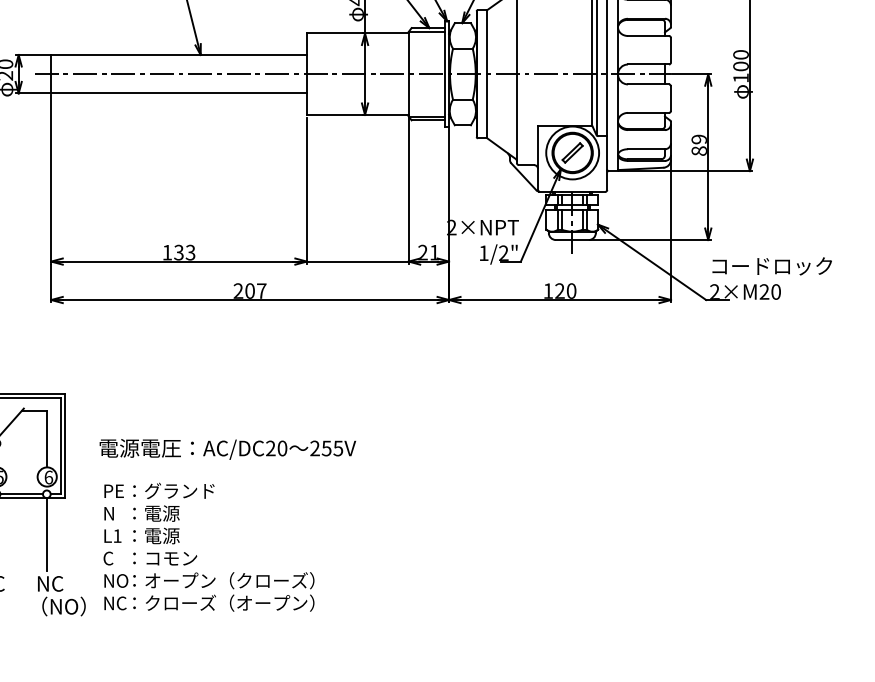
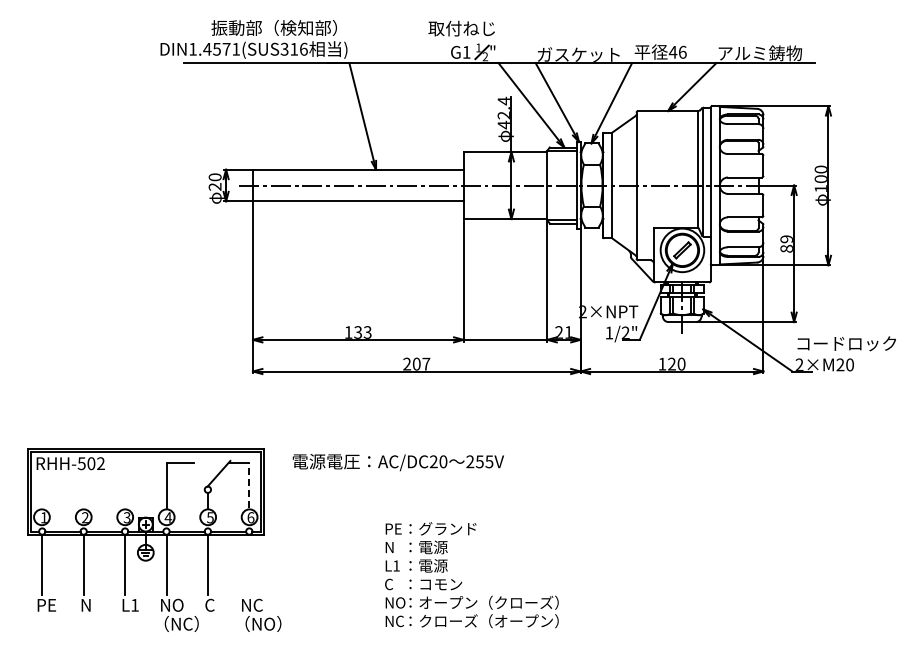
line: (47, 438) -> (249, 485), solid -> dashed
text: (226, 449) -> (397, 462), moved
line: (47, 534) -> (249, 564), removed
text: (208, 547) -> (471, 575), moved

